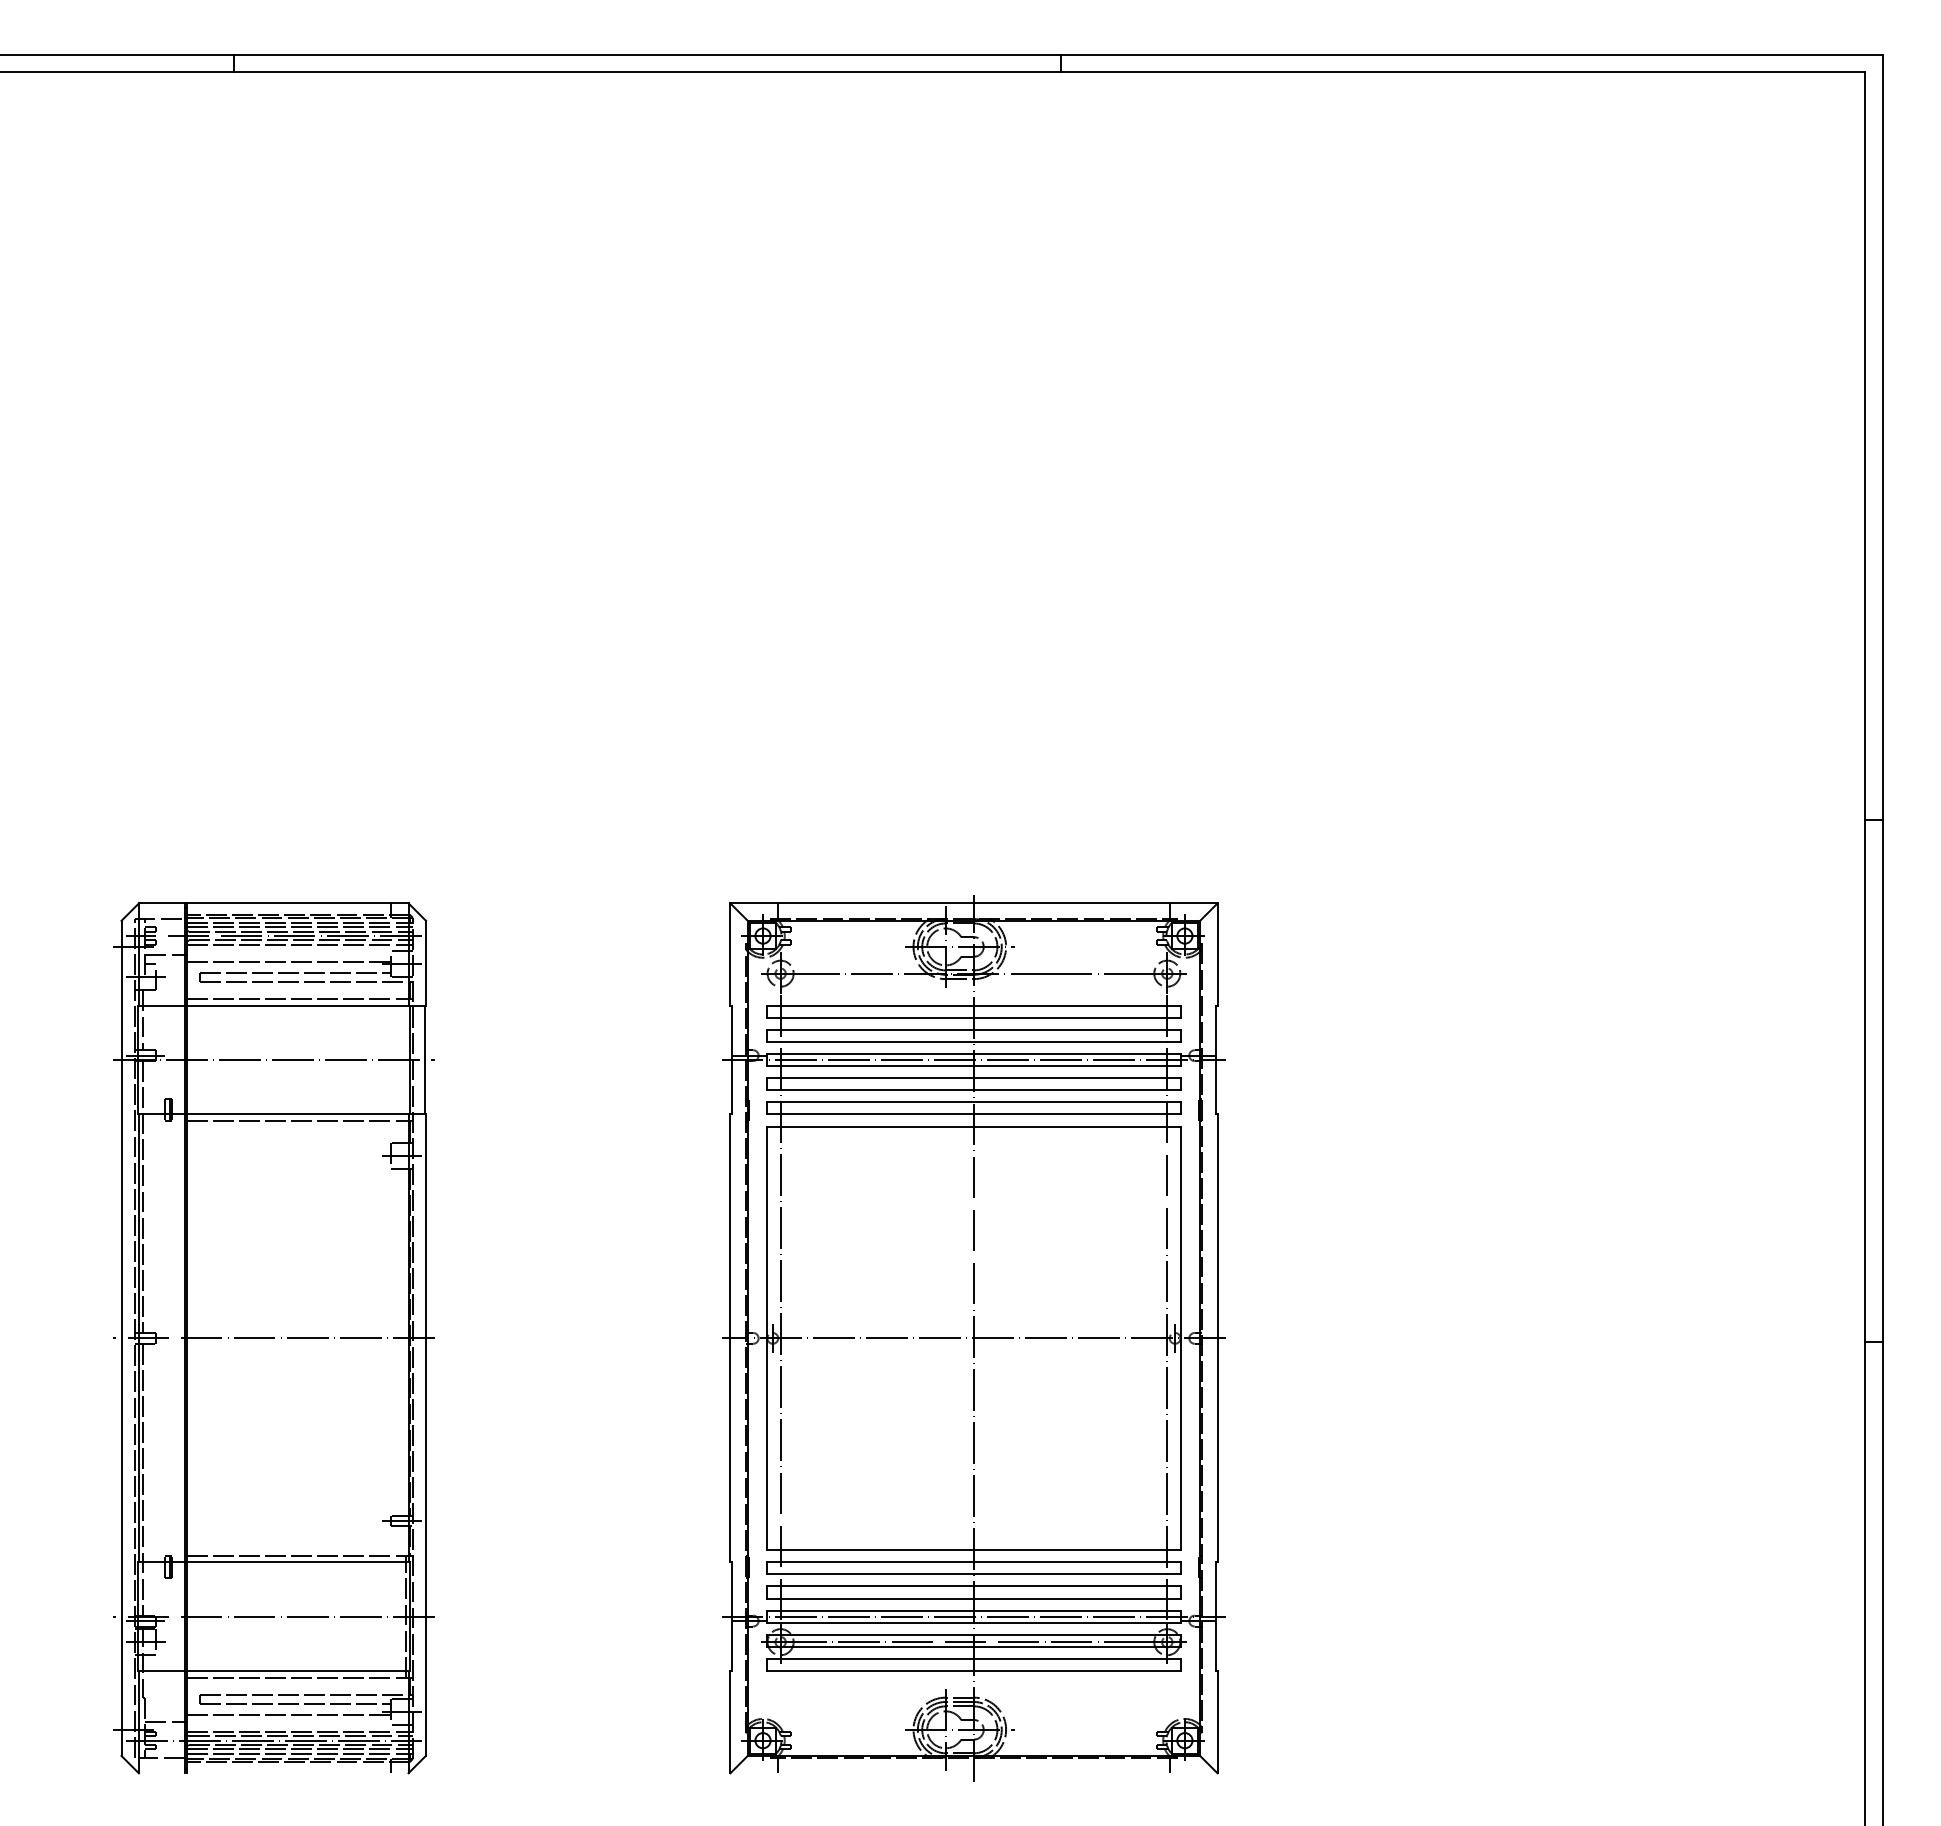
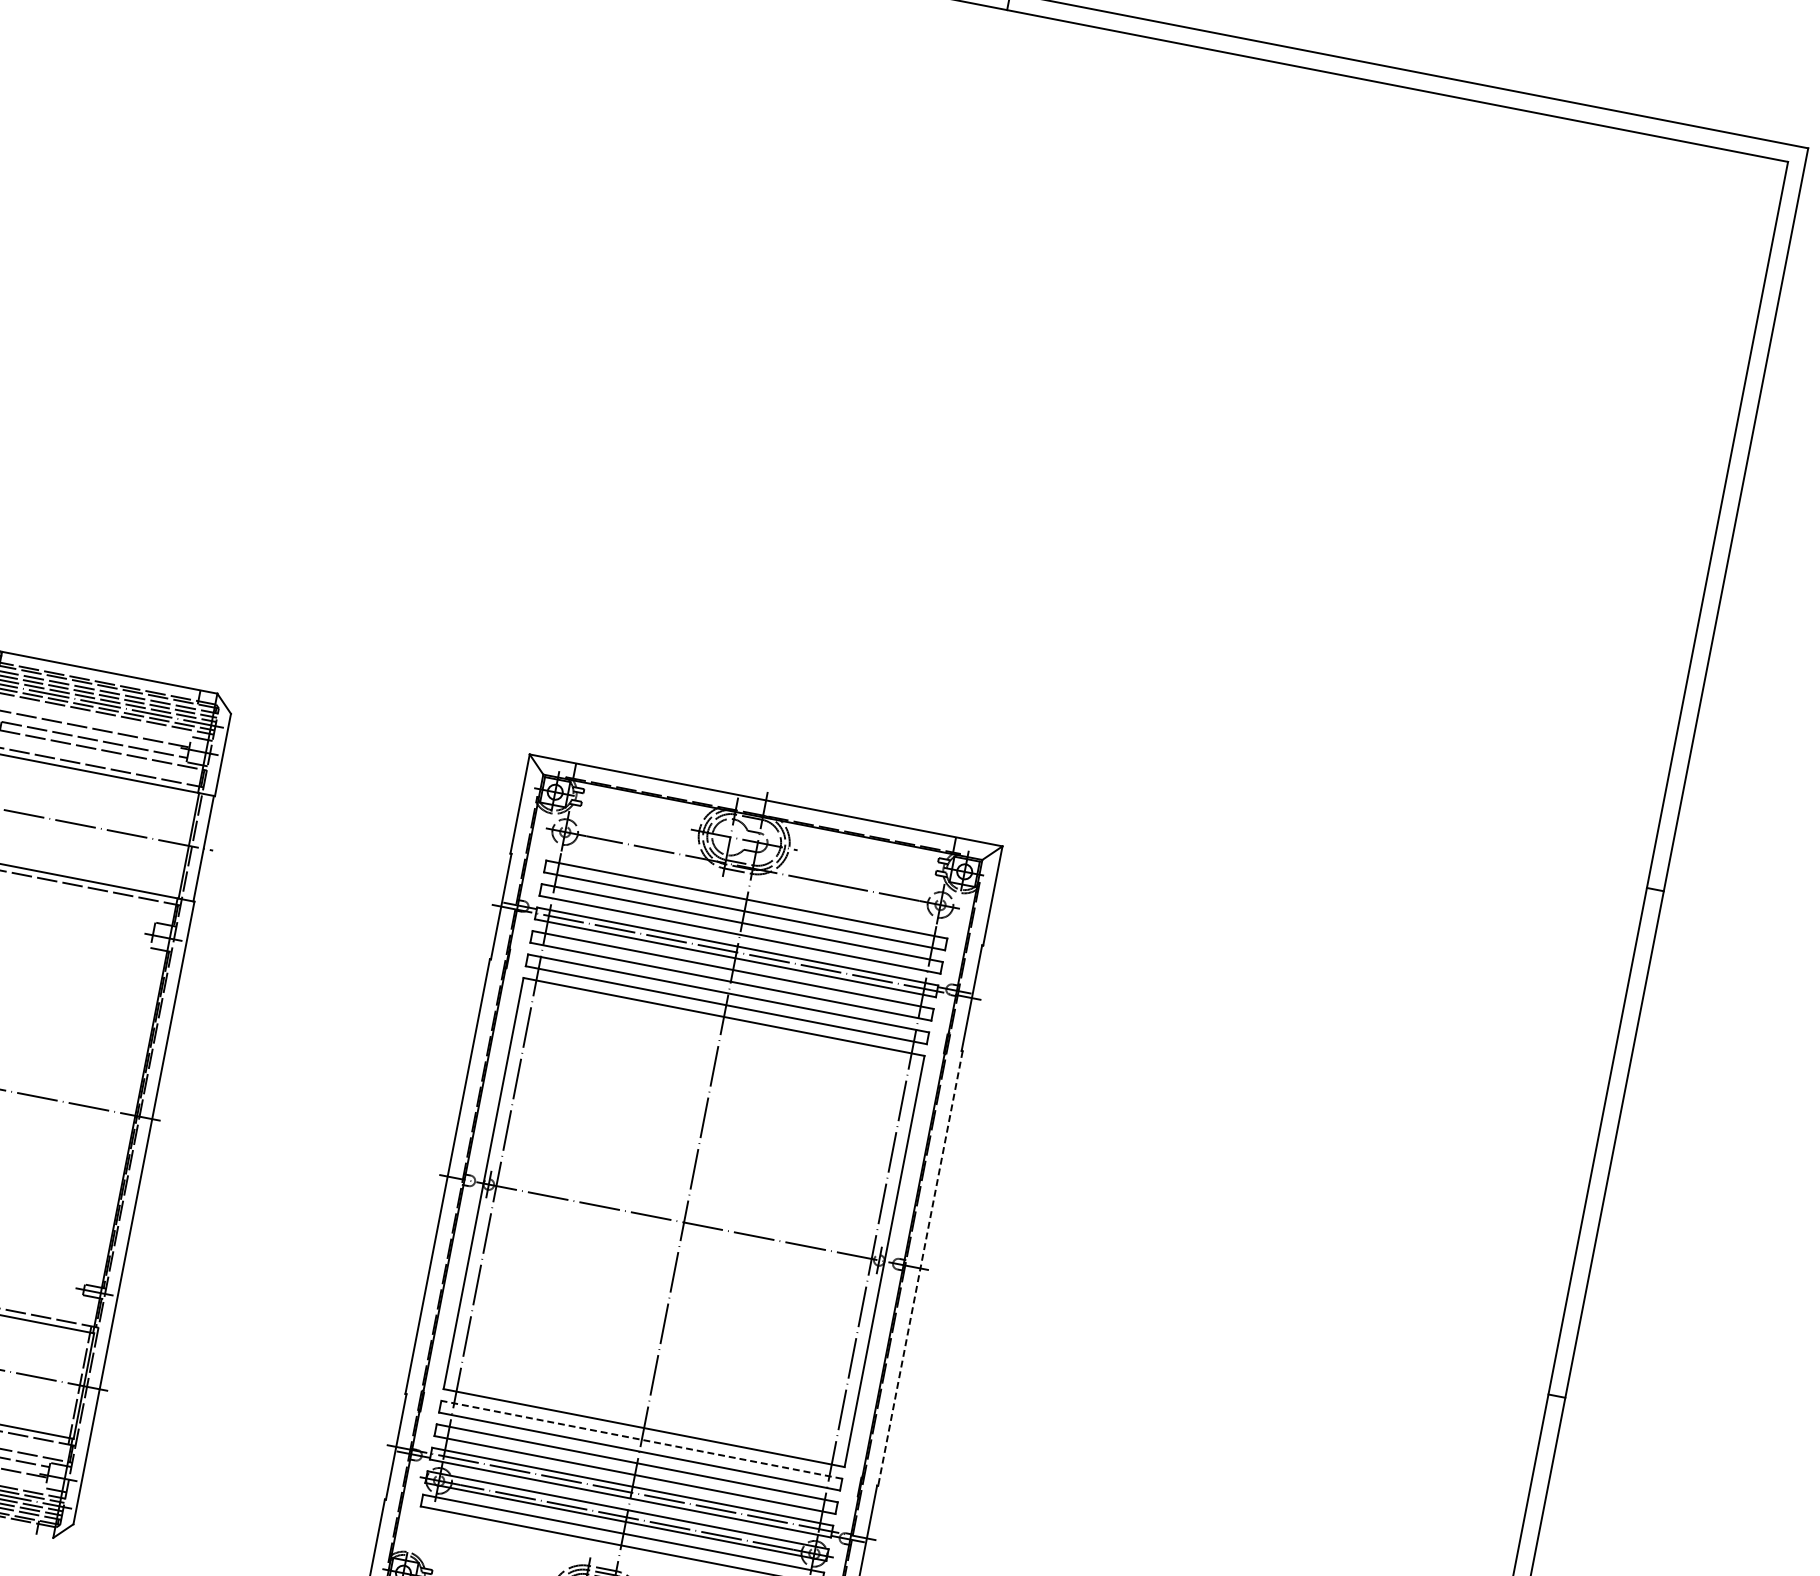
line: (1217, 1338) -> (920, 1268), solid -> dashed
line: (973, 1562) -> (641, 1439), solid -> dashed

